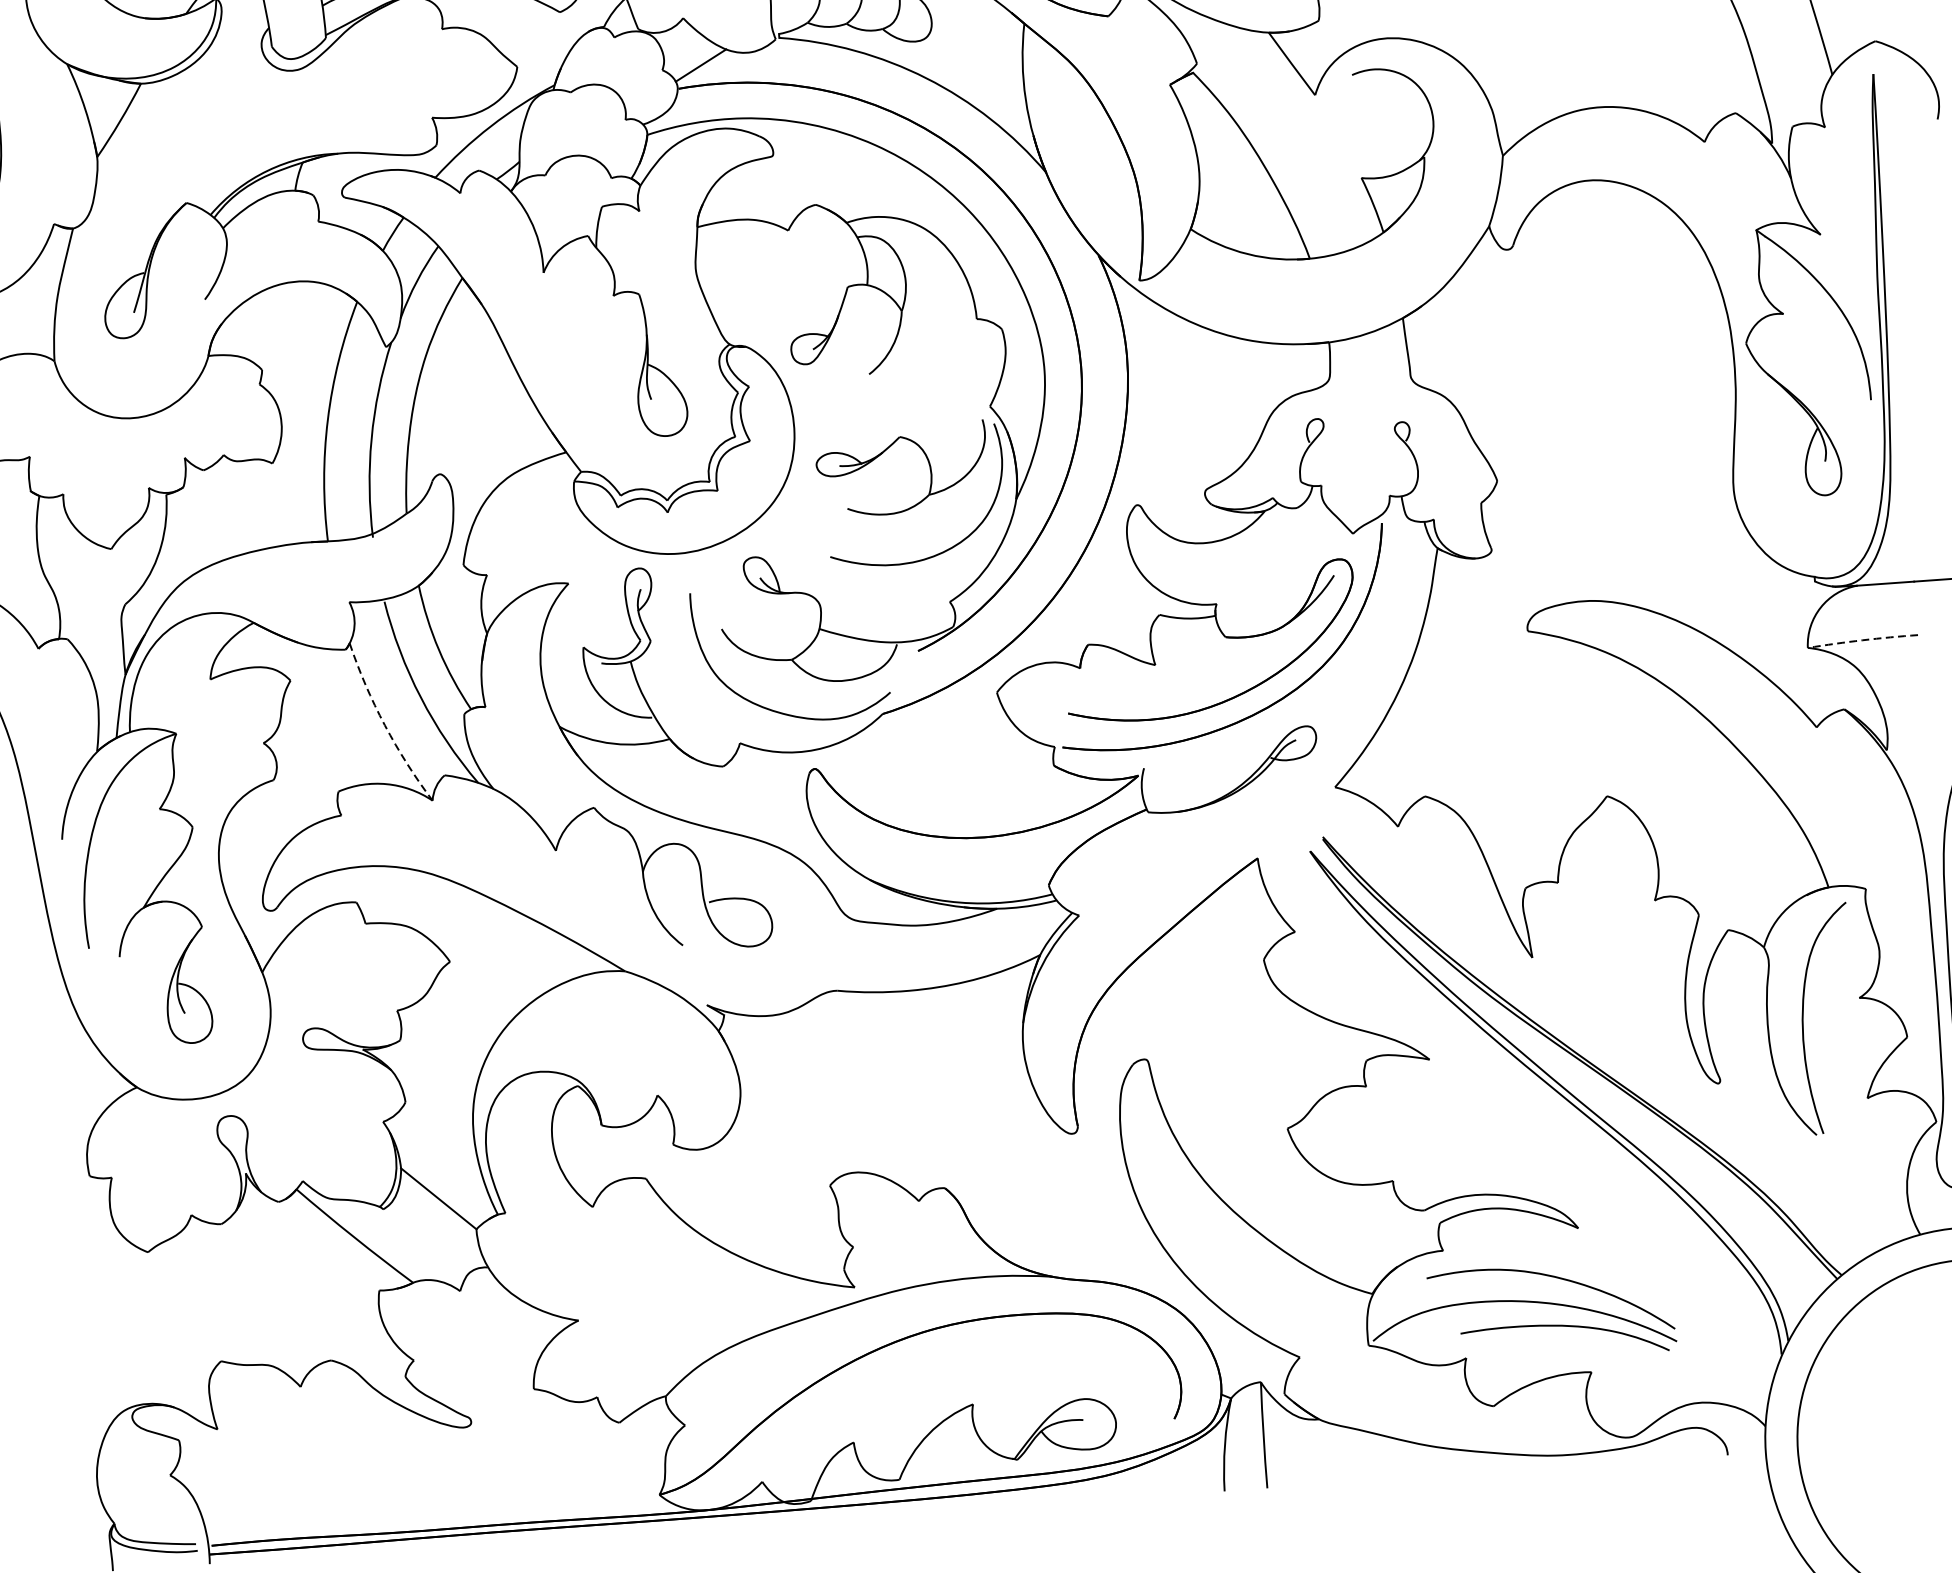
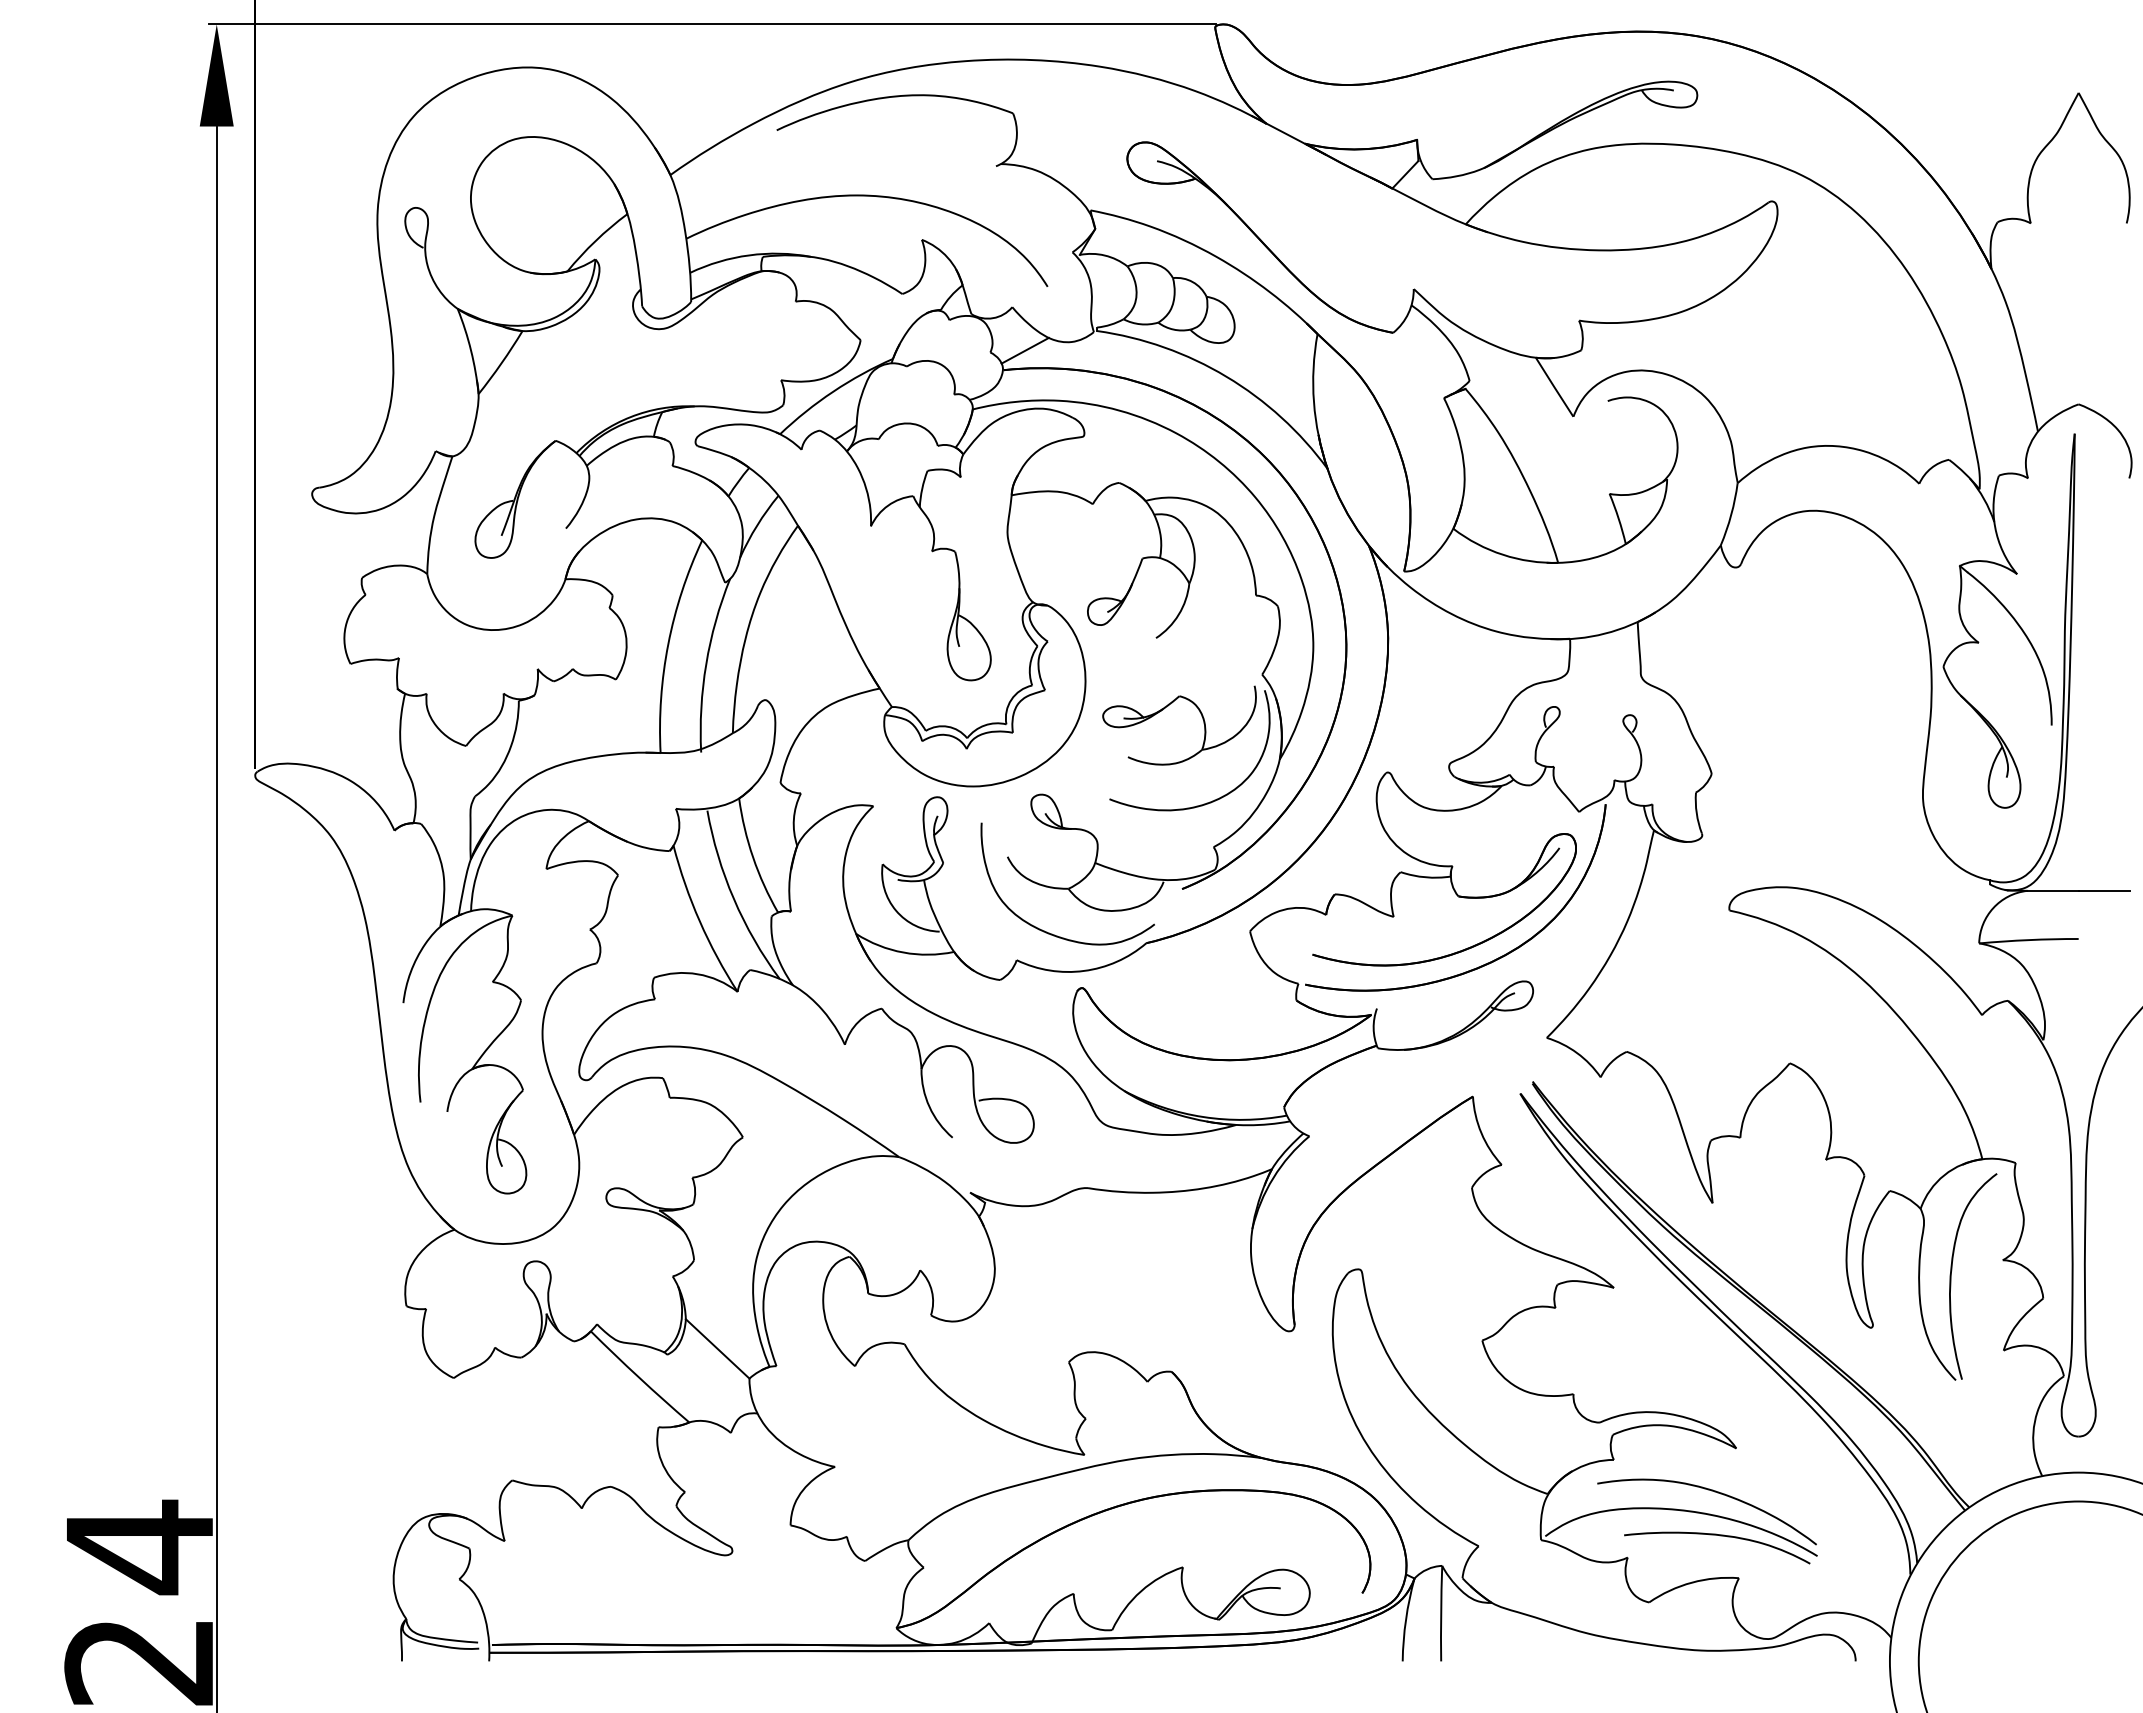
arc: (1862, 640) -> (2028, 940), dashed -> solid
arc: (384, 725) -> (699, 921), dashed -> solid

